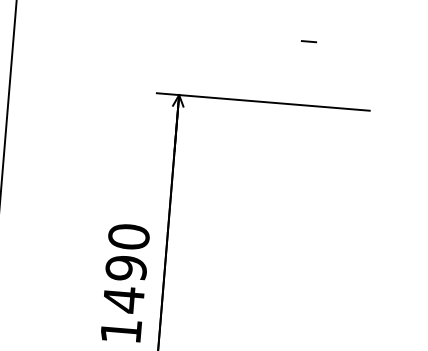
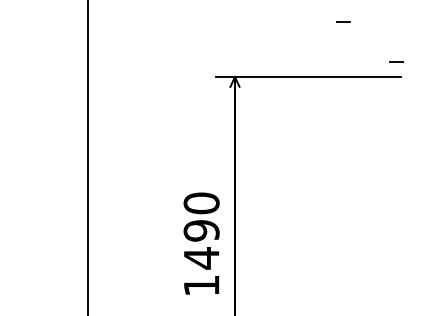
line: (366, 92) -> (396, 61), added

